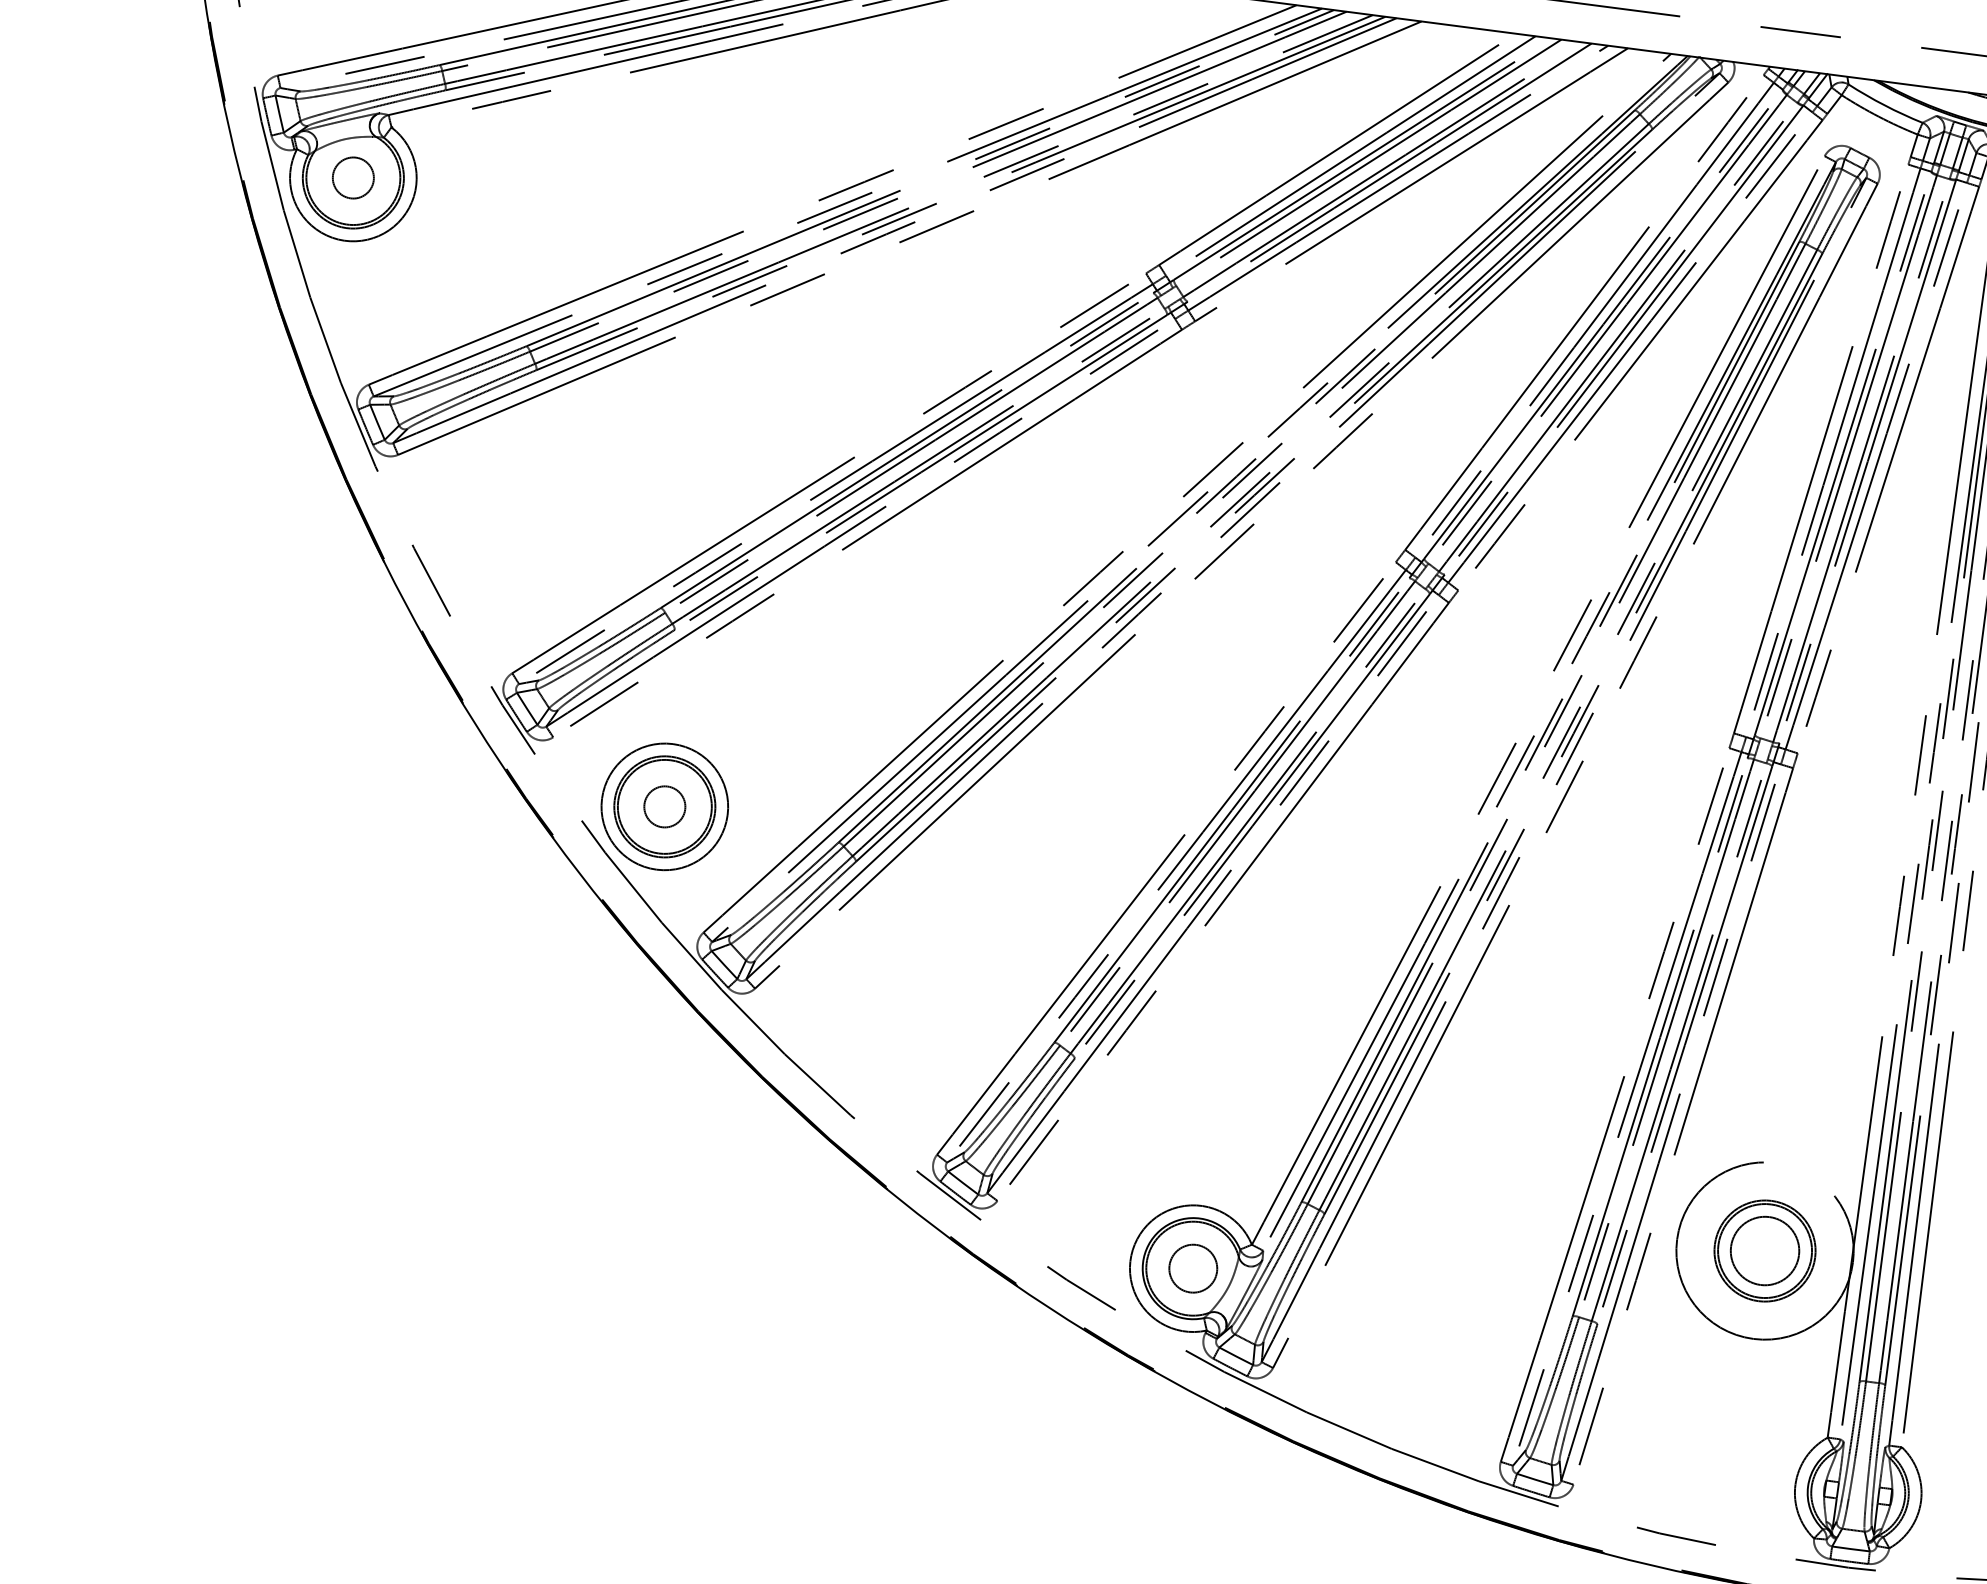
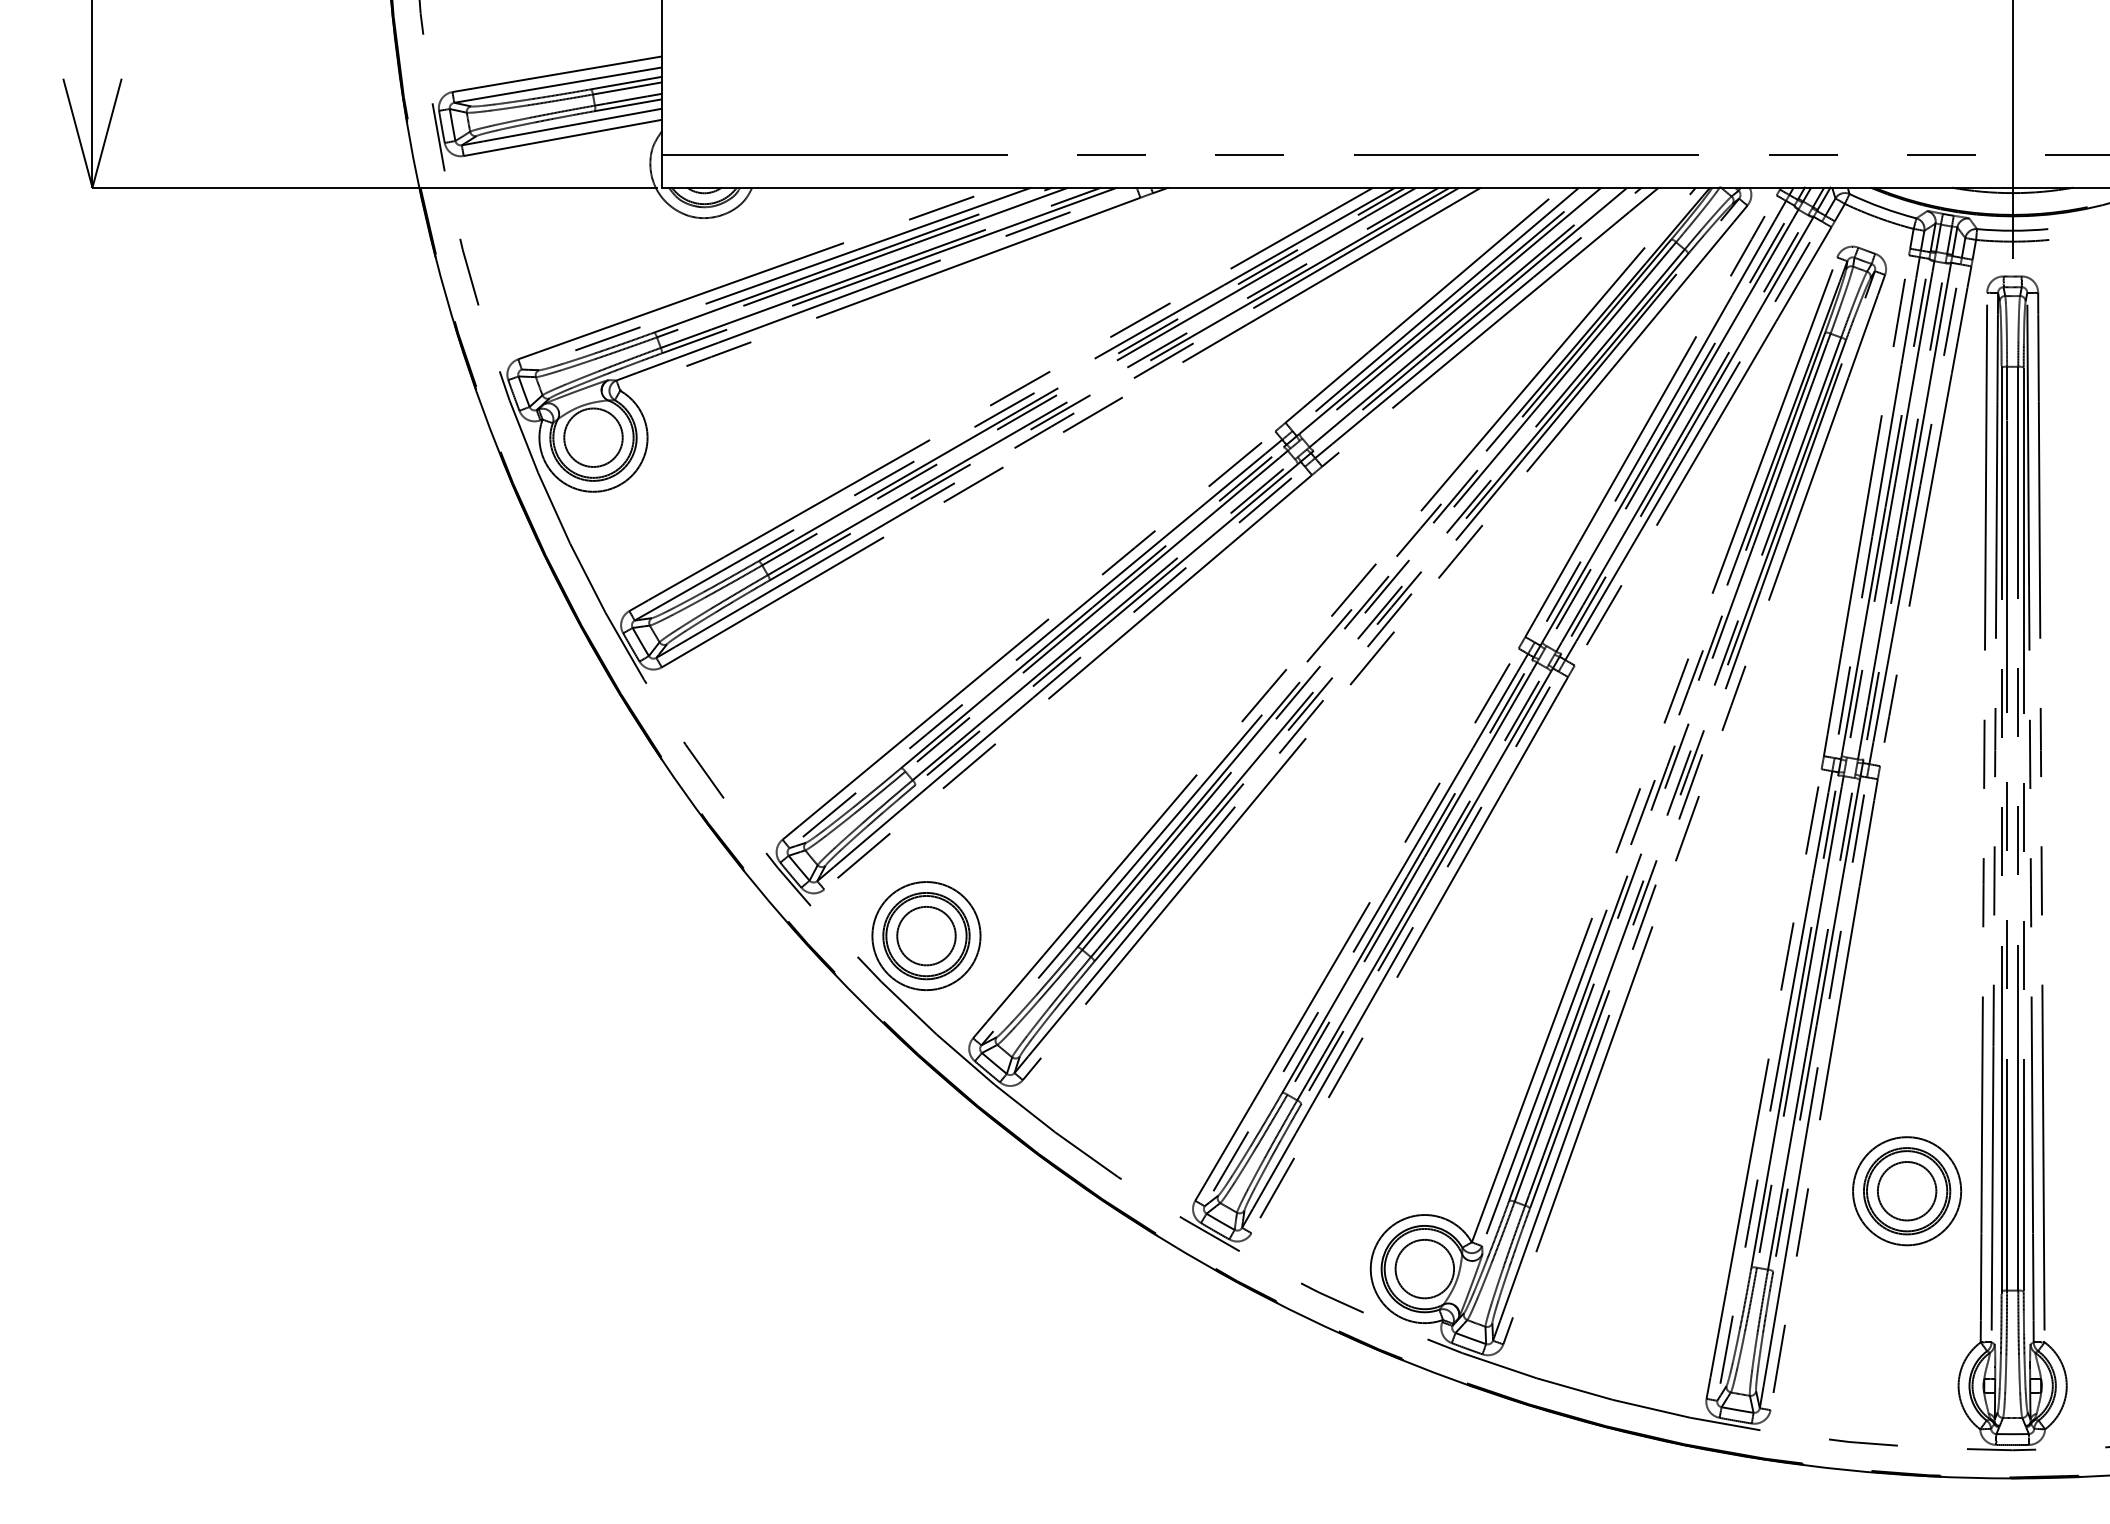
circle: (353, 177) -> (593, 437), size x1.67
circle: (664, 806) -> (926, 935), size x1.67
circle: (1765, 1251) -> (1907, 1191), size x0.71
circle: (1192, 1267) -> (1424, 1268), size x1.43

